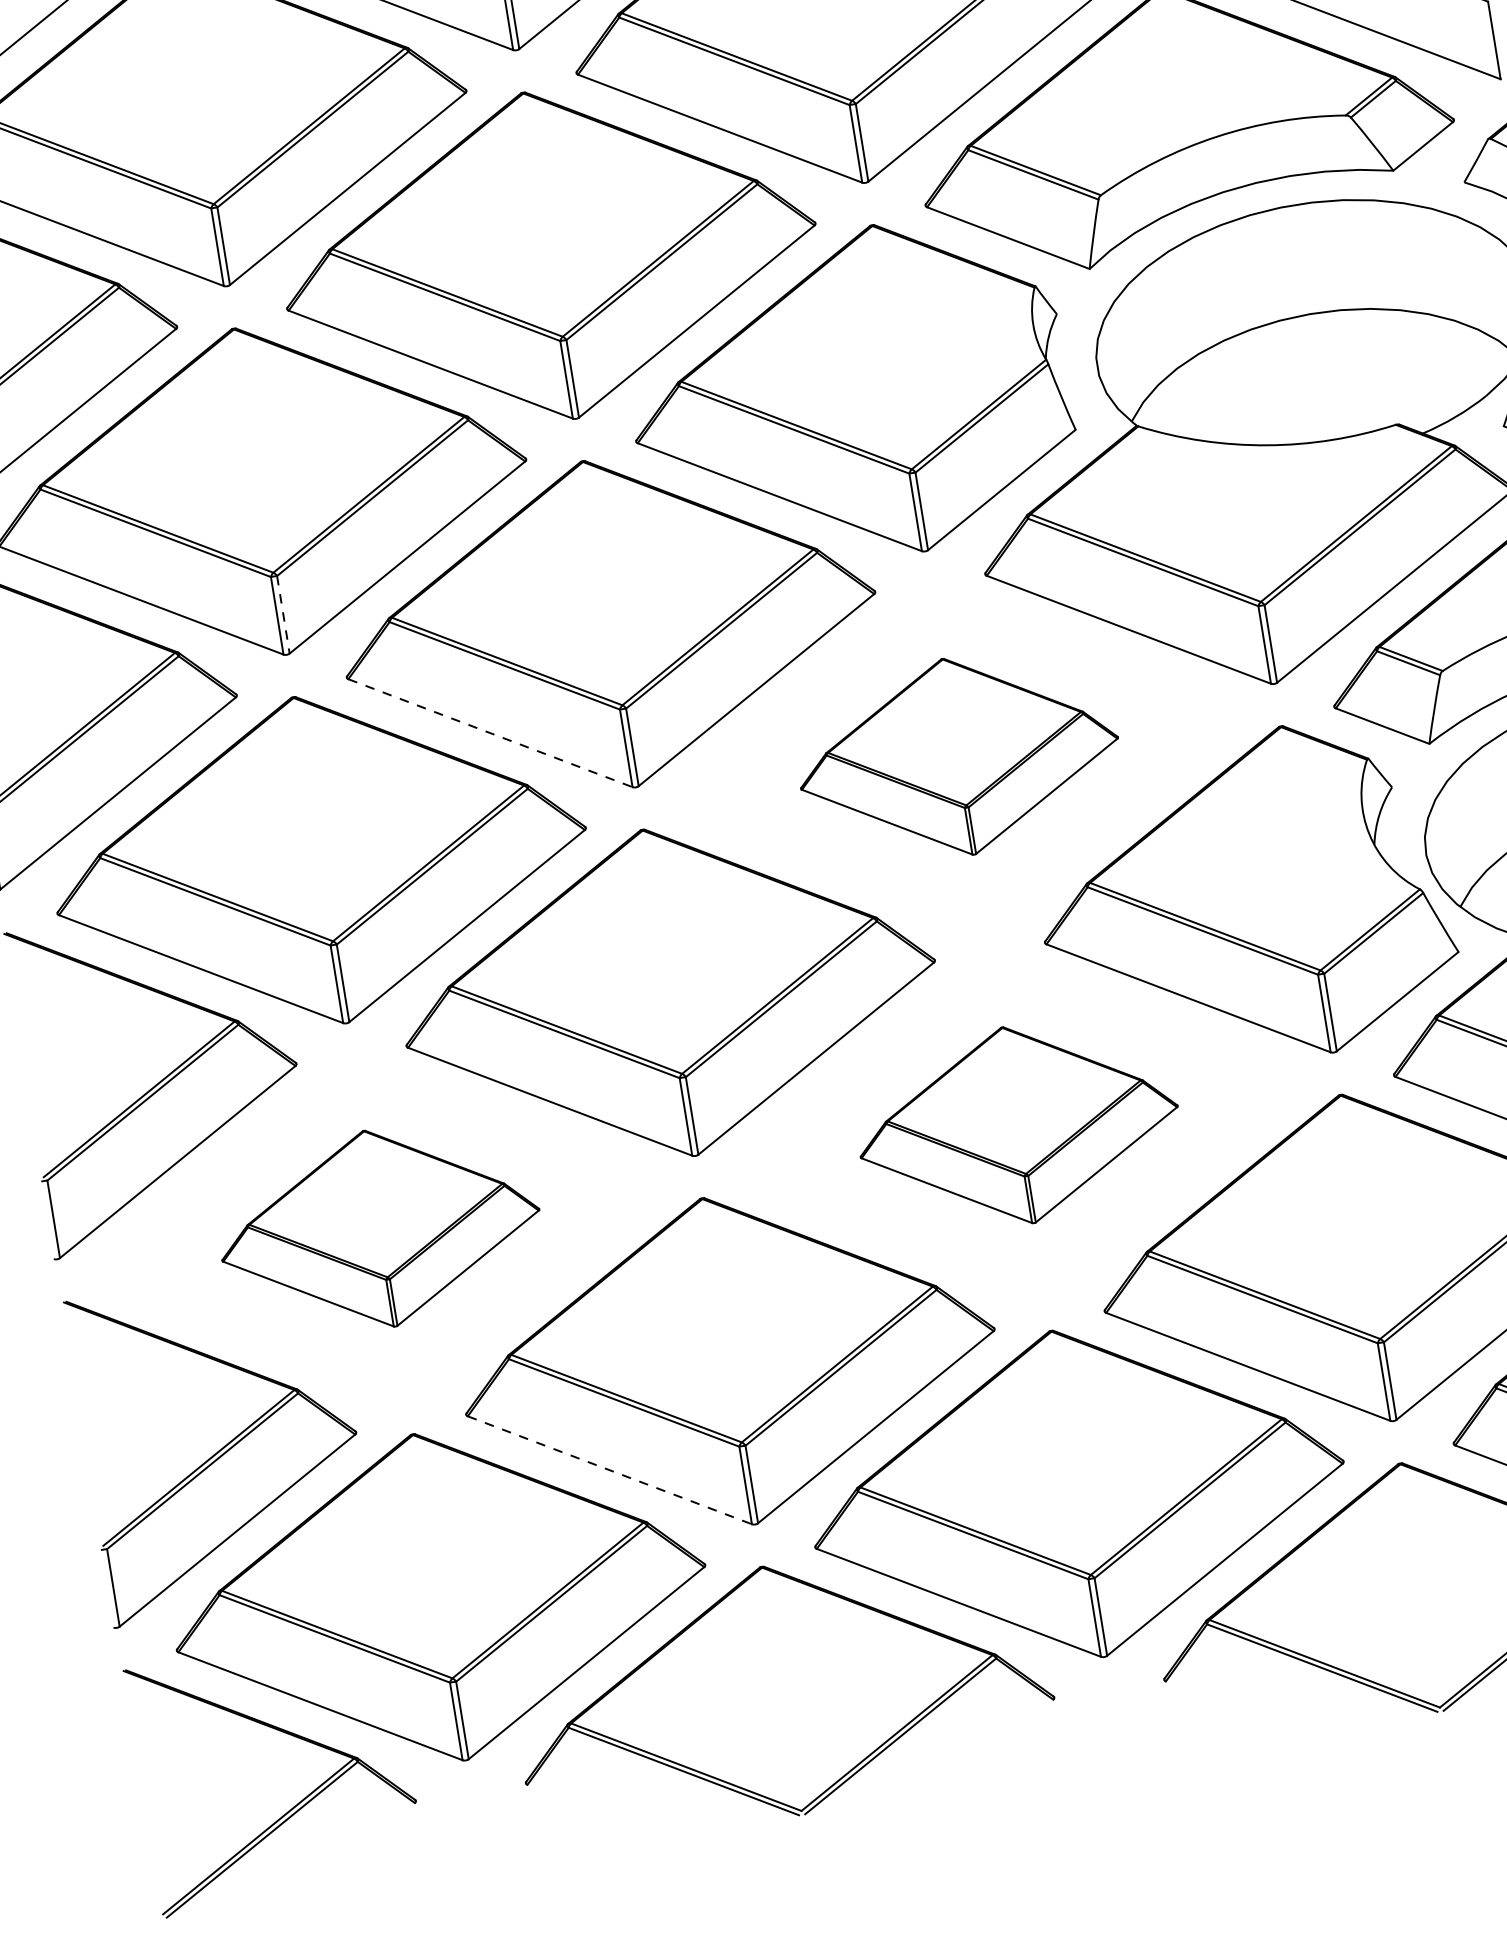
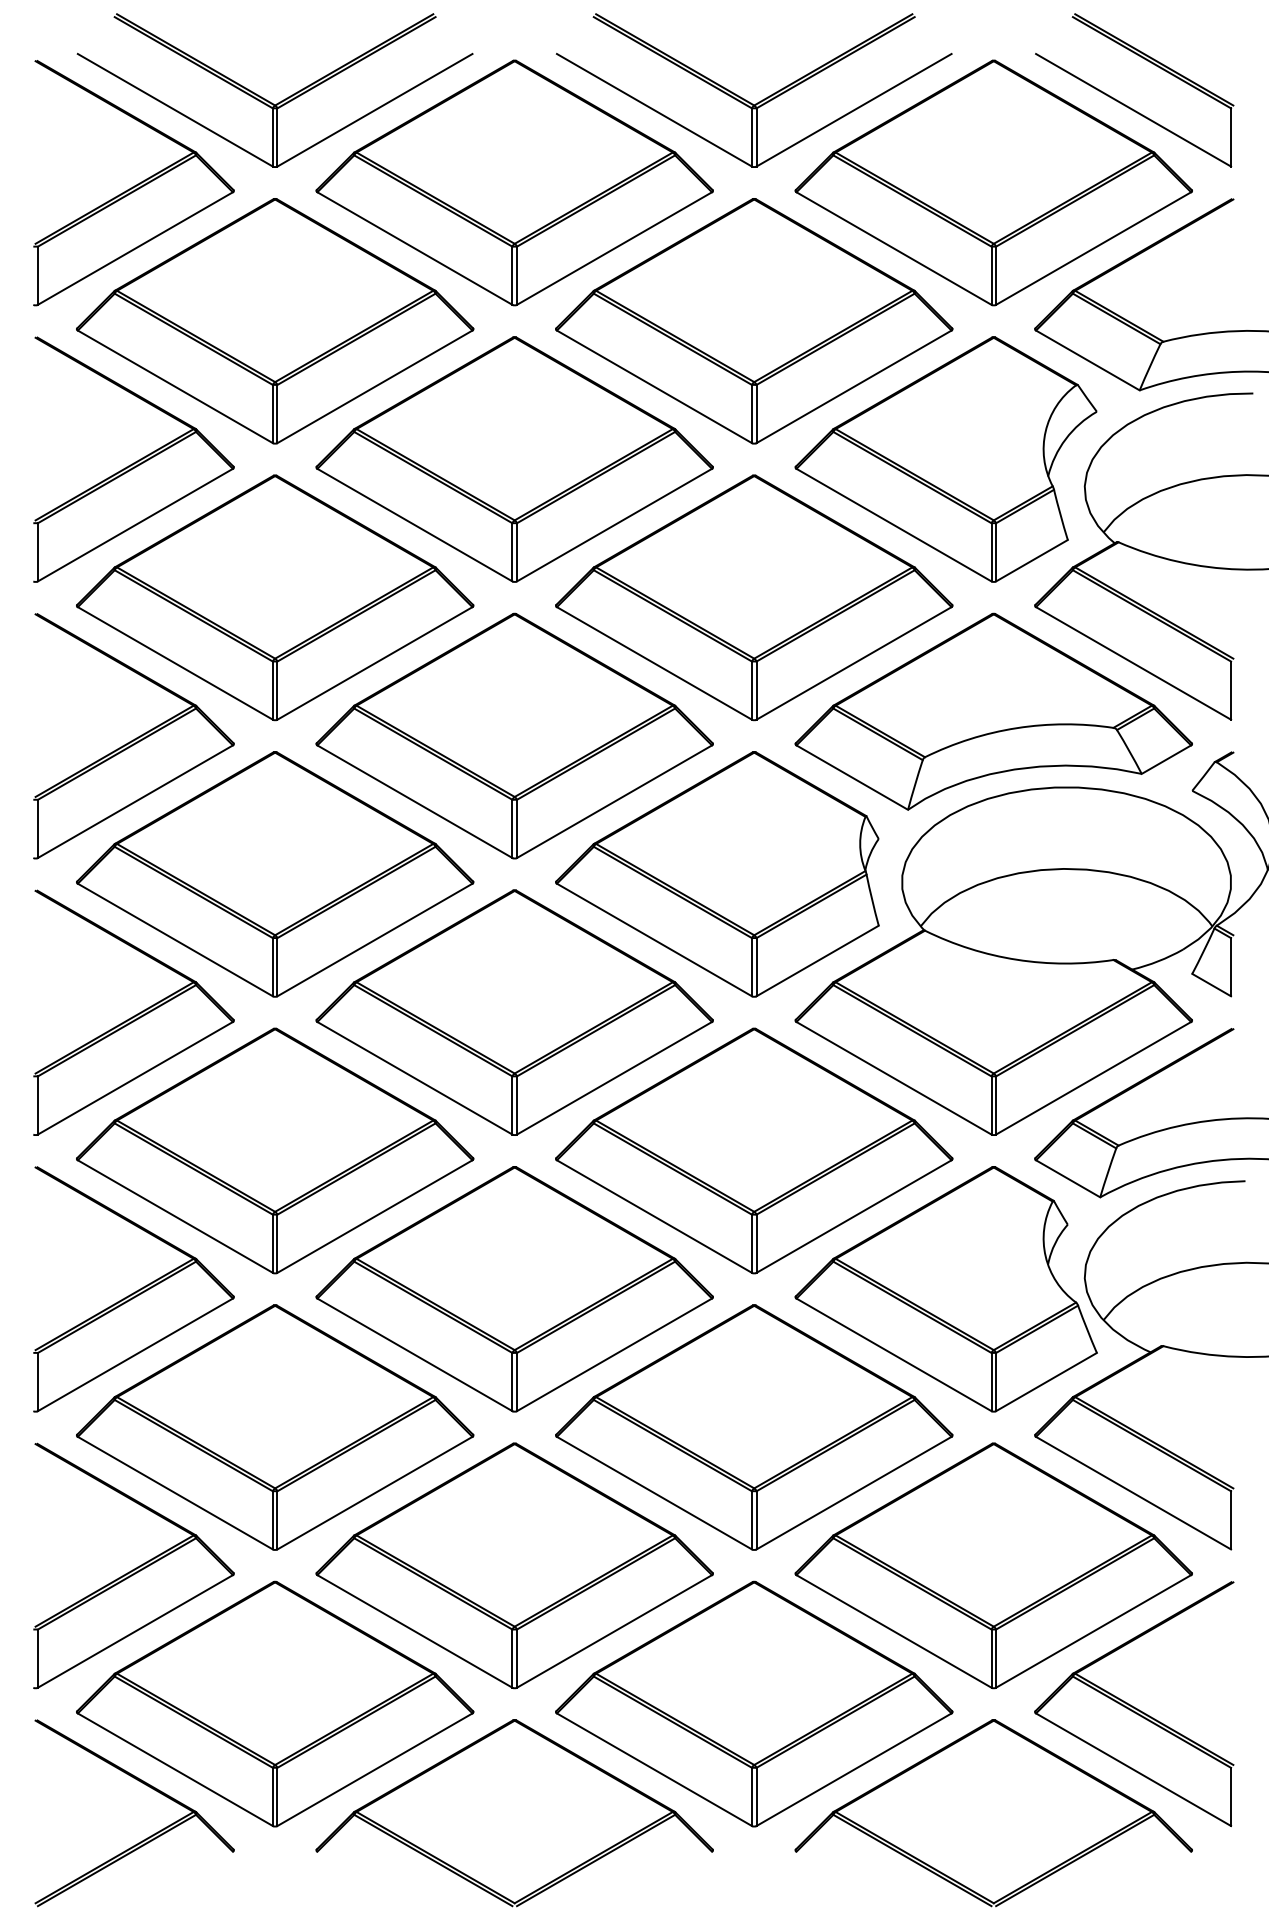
line: (283, 615) -> (277, 967), dashed -> solid
line: (489, 733) -> (414, 1078), dashed -> solid
part: (958, 756) -> (754, 1150), size x1.67
part: (1018, 1125) -> (754, 1427), size x1.67
part: (380, 1228) -> (275, 1427), size x1.67
line: (609, 1470) -> (414, 1631), dashed -> solid

